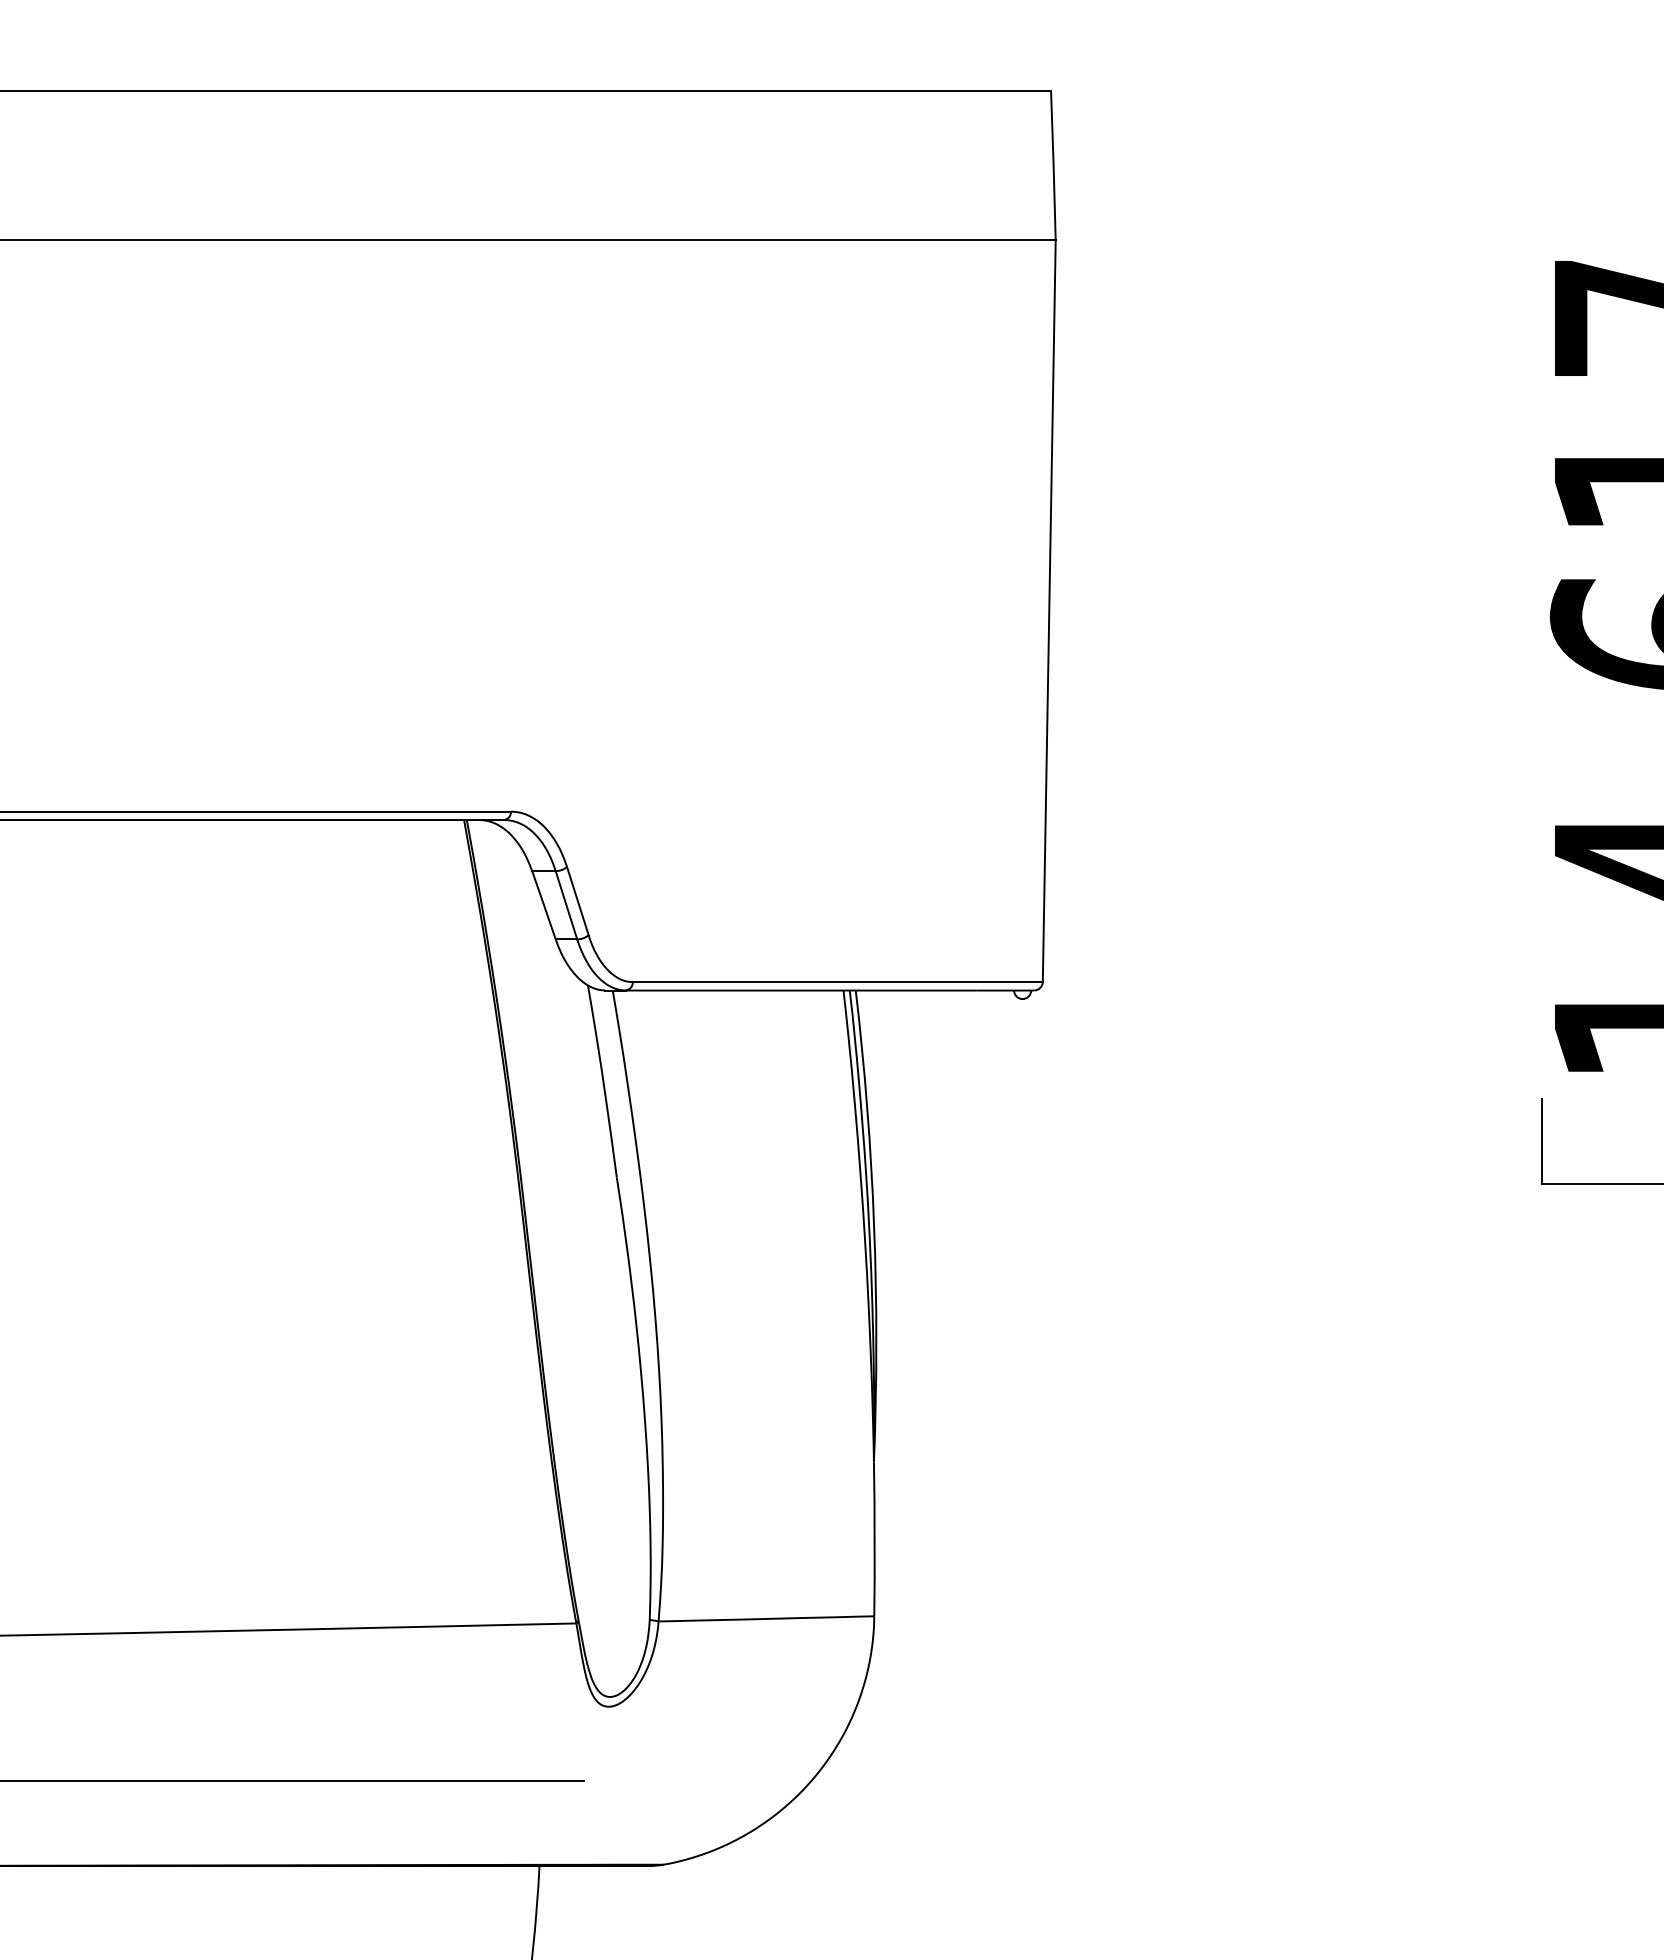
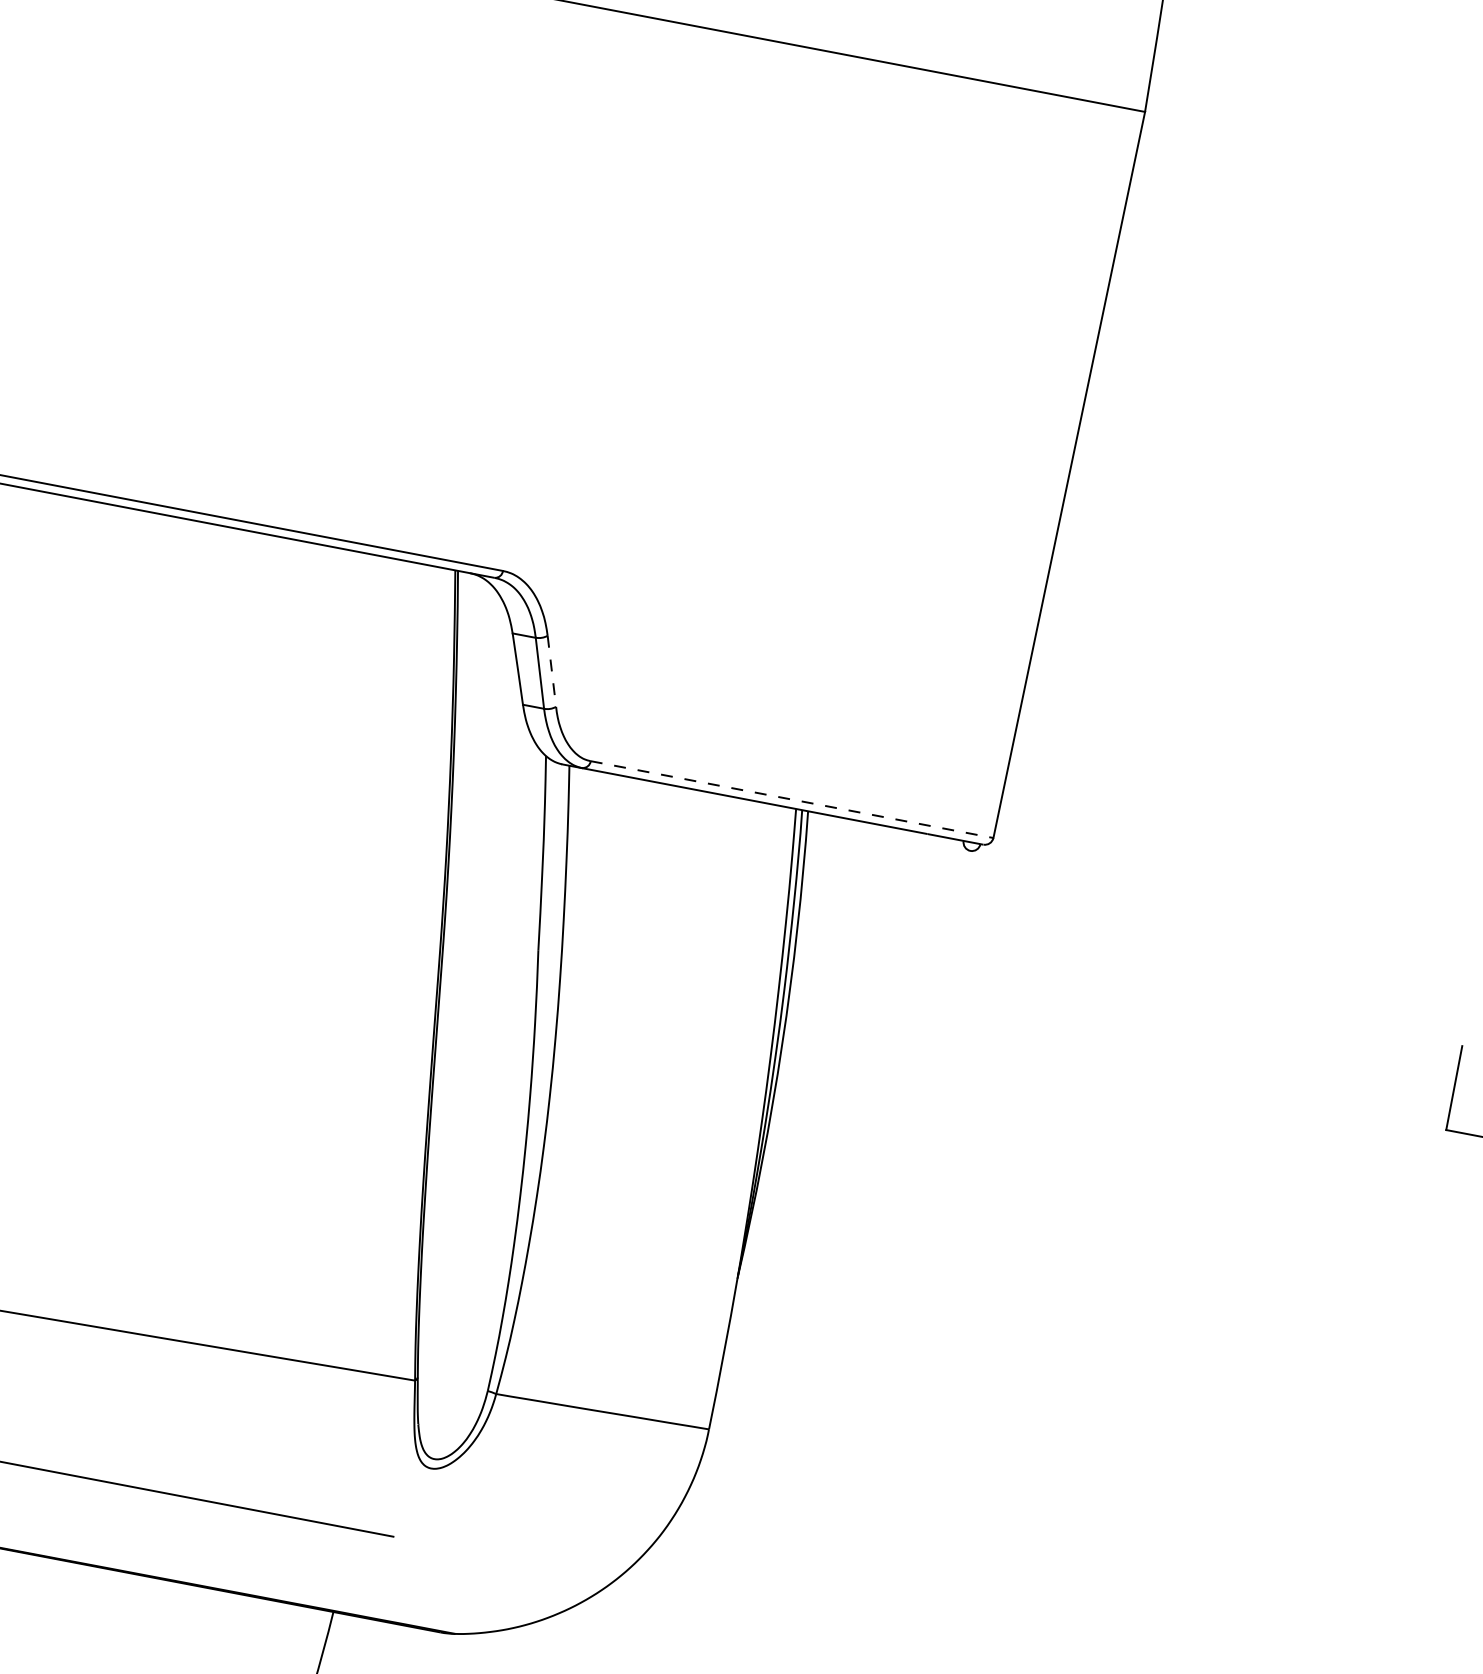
line: (577, 901) -> (551, 671), solid -> dashed
line: (838, 982) -> (792, 800), solid -> dashed

